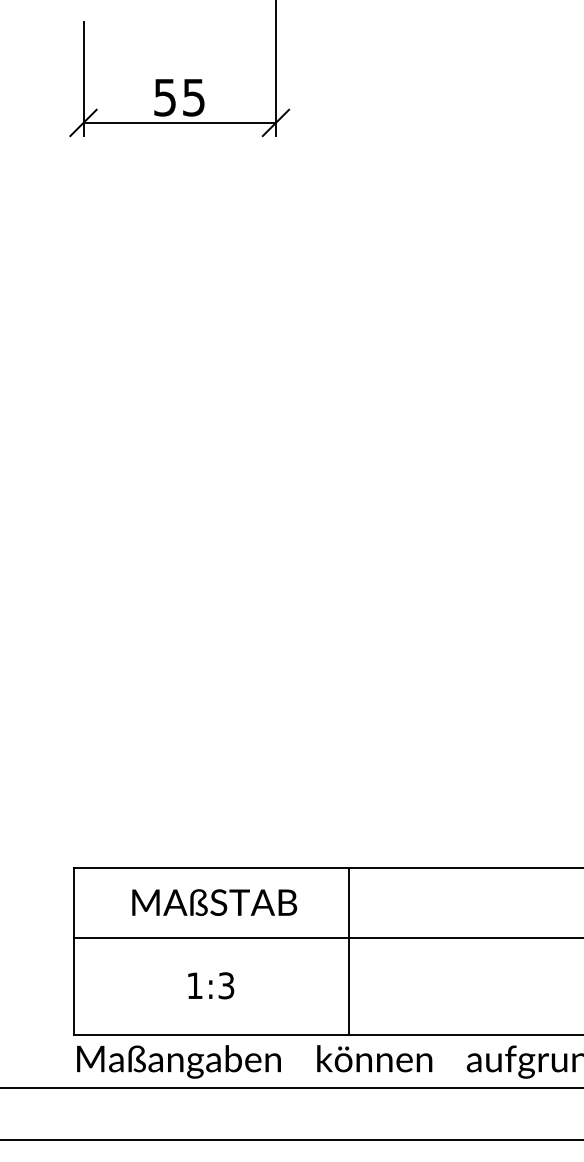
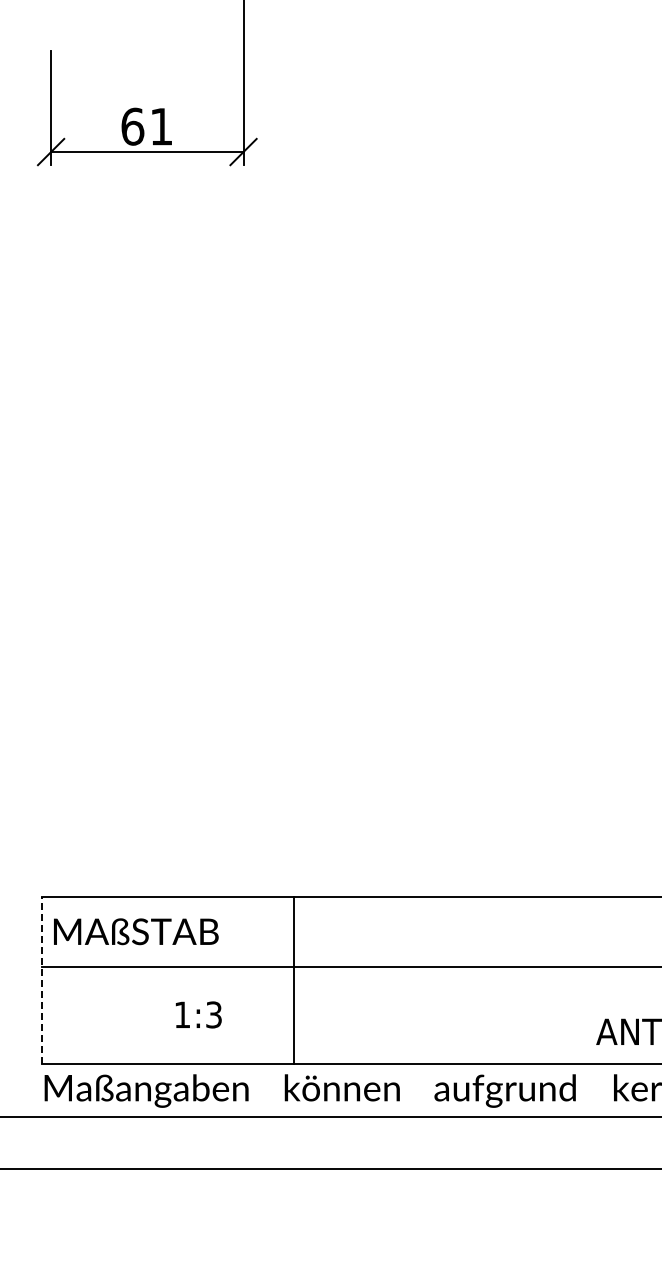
text: (178, 97) -> (146, 126), 55 -> 61
text: (214, 902) -> (136, 931), moved
line: (74, 951) -> (42, 980), solid -> dashed
line: (348, 951) -> (294, 980), moved
text: (210, 985) -> (198, 1014), moved

